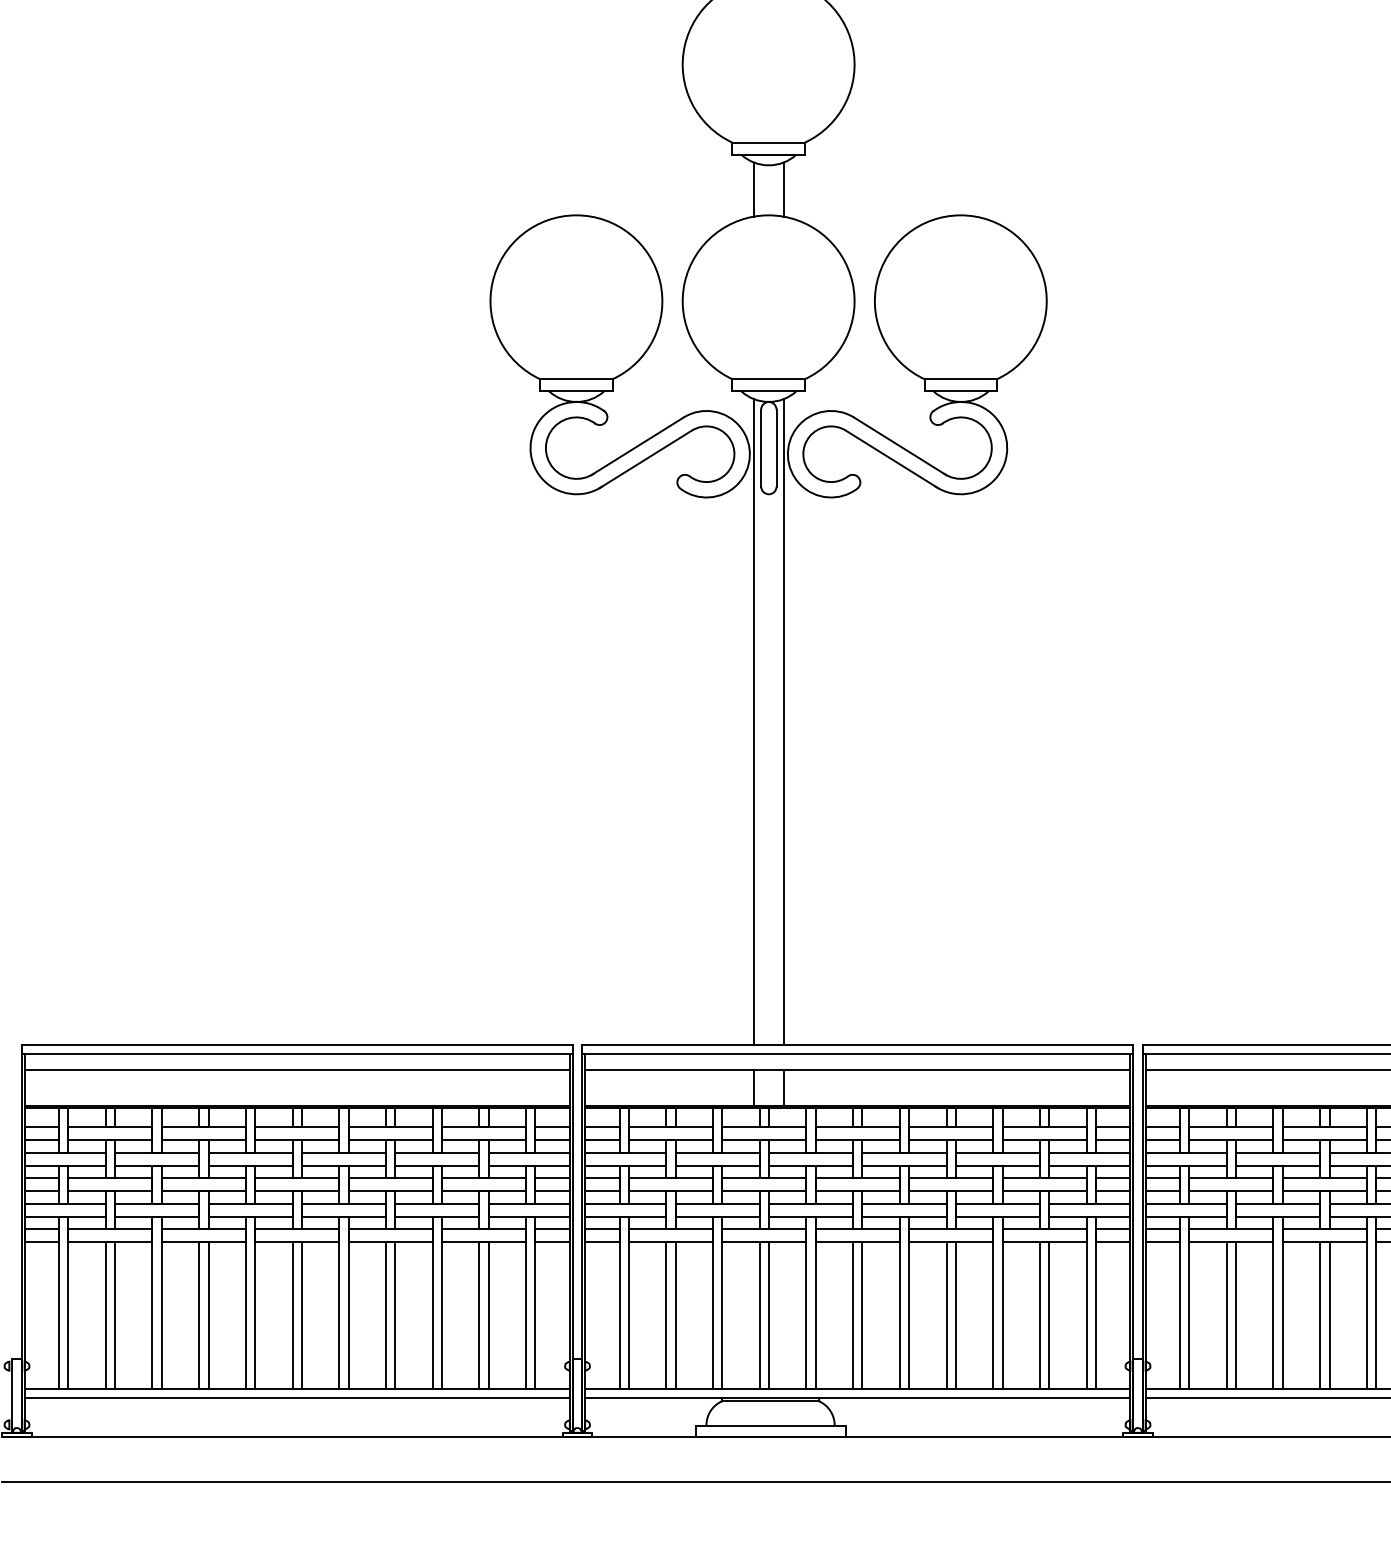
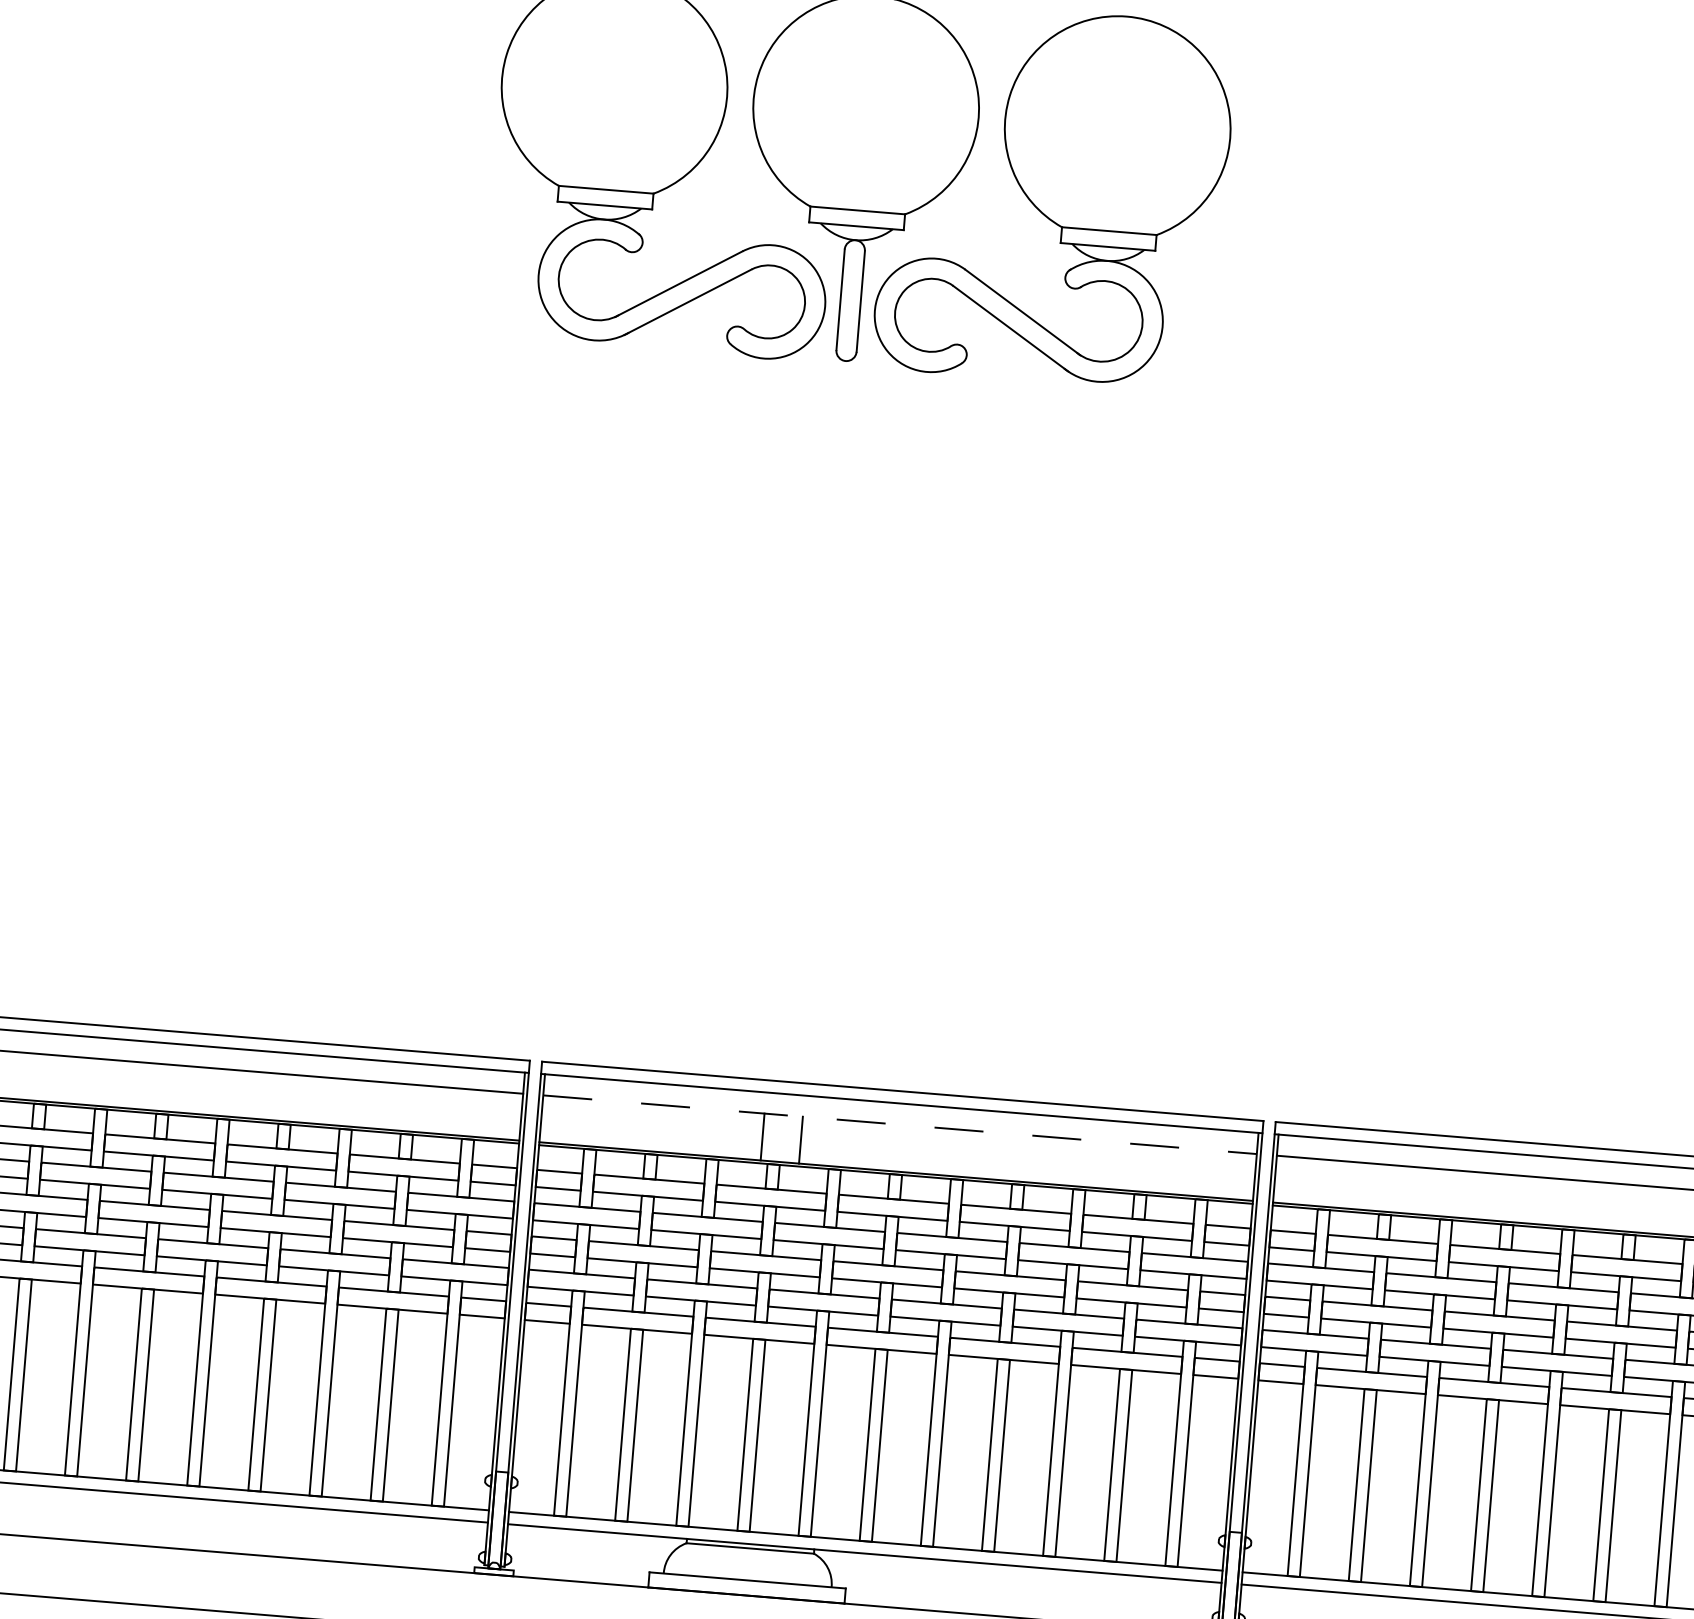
line: (754, 721) -> (802, 656), removed
line: (783, 721) -> (840, 660), removed
line: (857, 1070) -> (899, 1124), solid -> dashed

